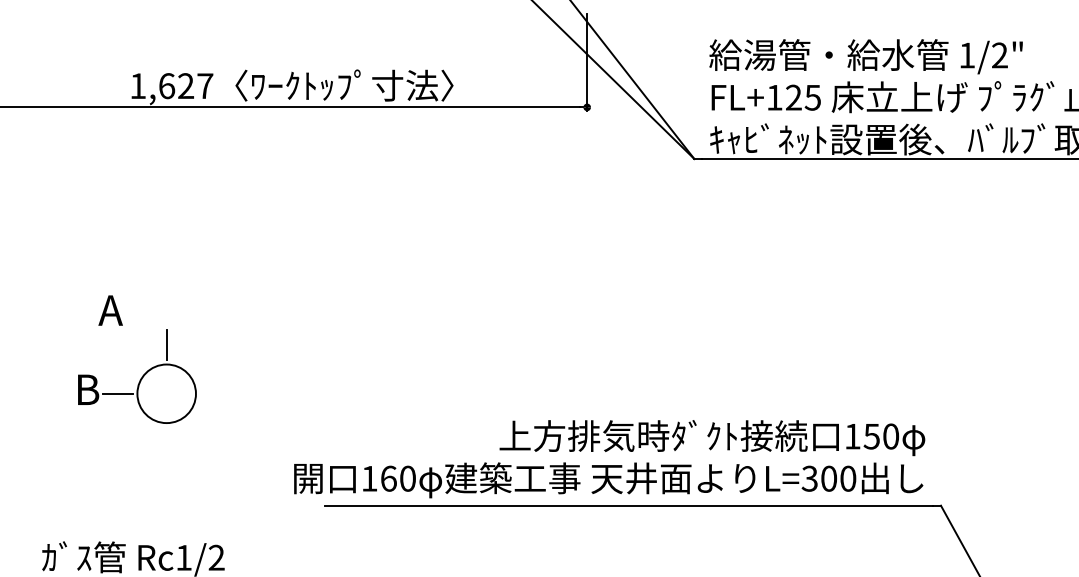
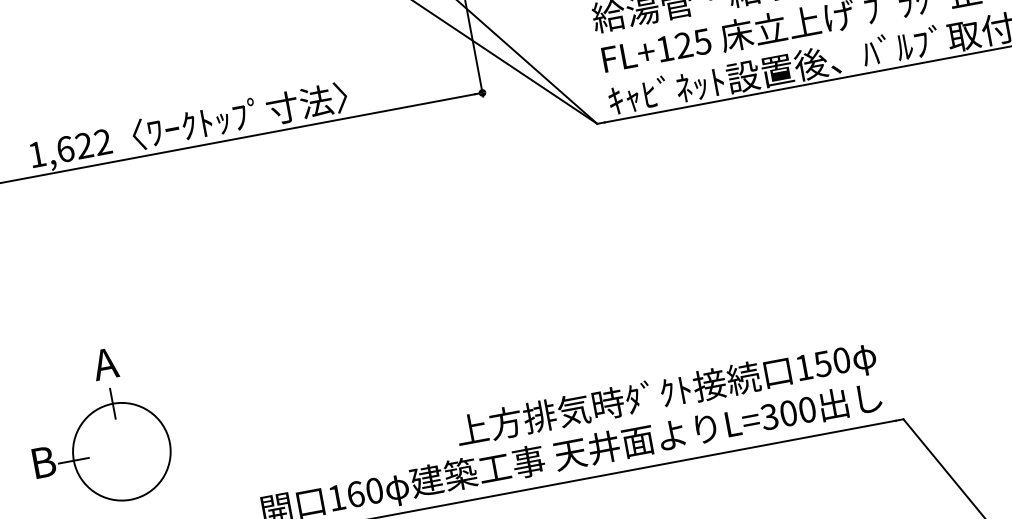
text: (205, 85) -> (103, 141), 1,627 -> 1,622
text: (110, 310) -> (105, 364), moved
circle: (166, 393) -> (121, 451), size x1.67

